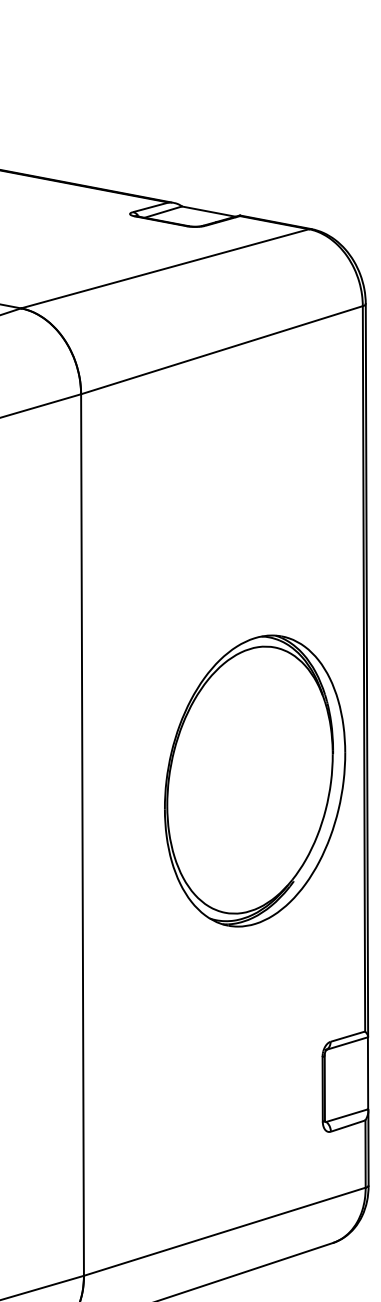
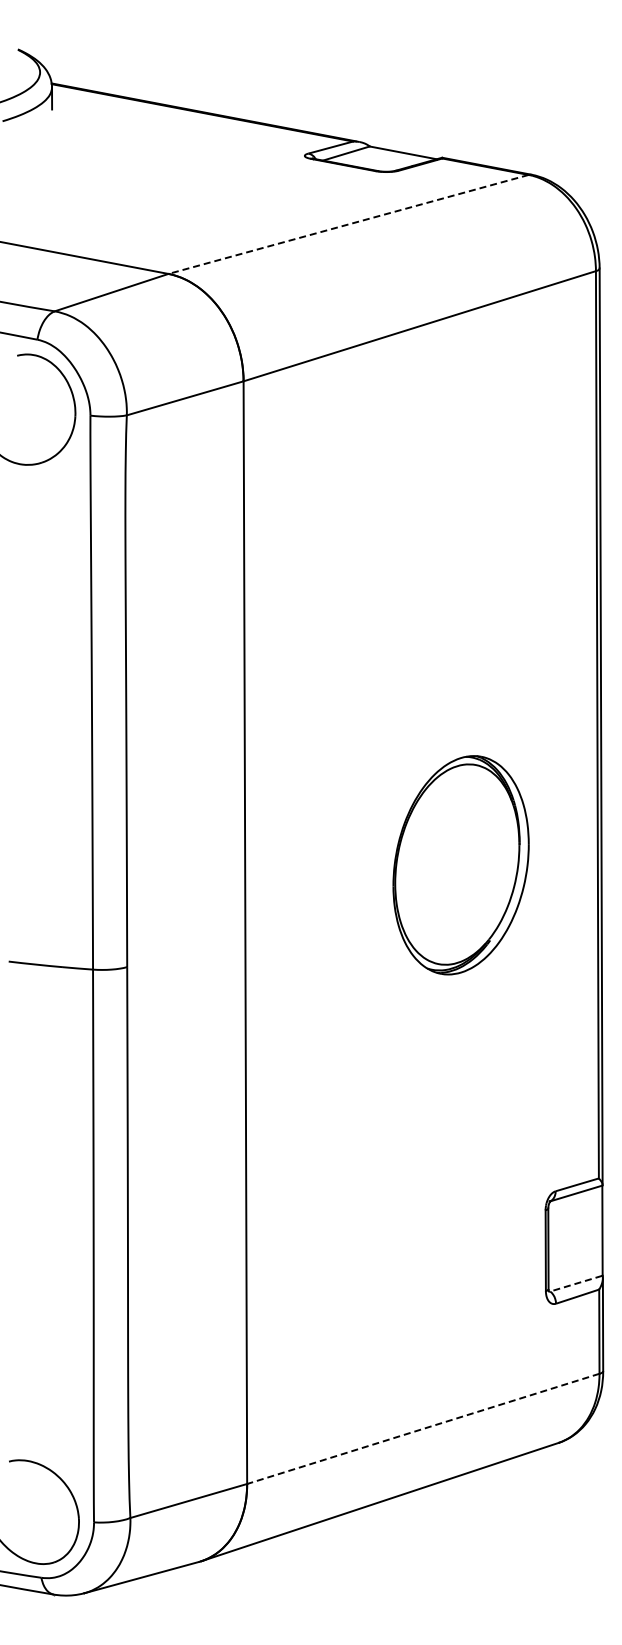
line: (164, 268) -> (348, 224), solid -> dashed
part: (254, 781) -> (460, 865), size x0.6
line: (346, 1115) -> (575, 1283), solid -> dashed
line: (224, 1231) -> (423, 1428), solid -> dashed

